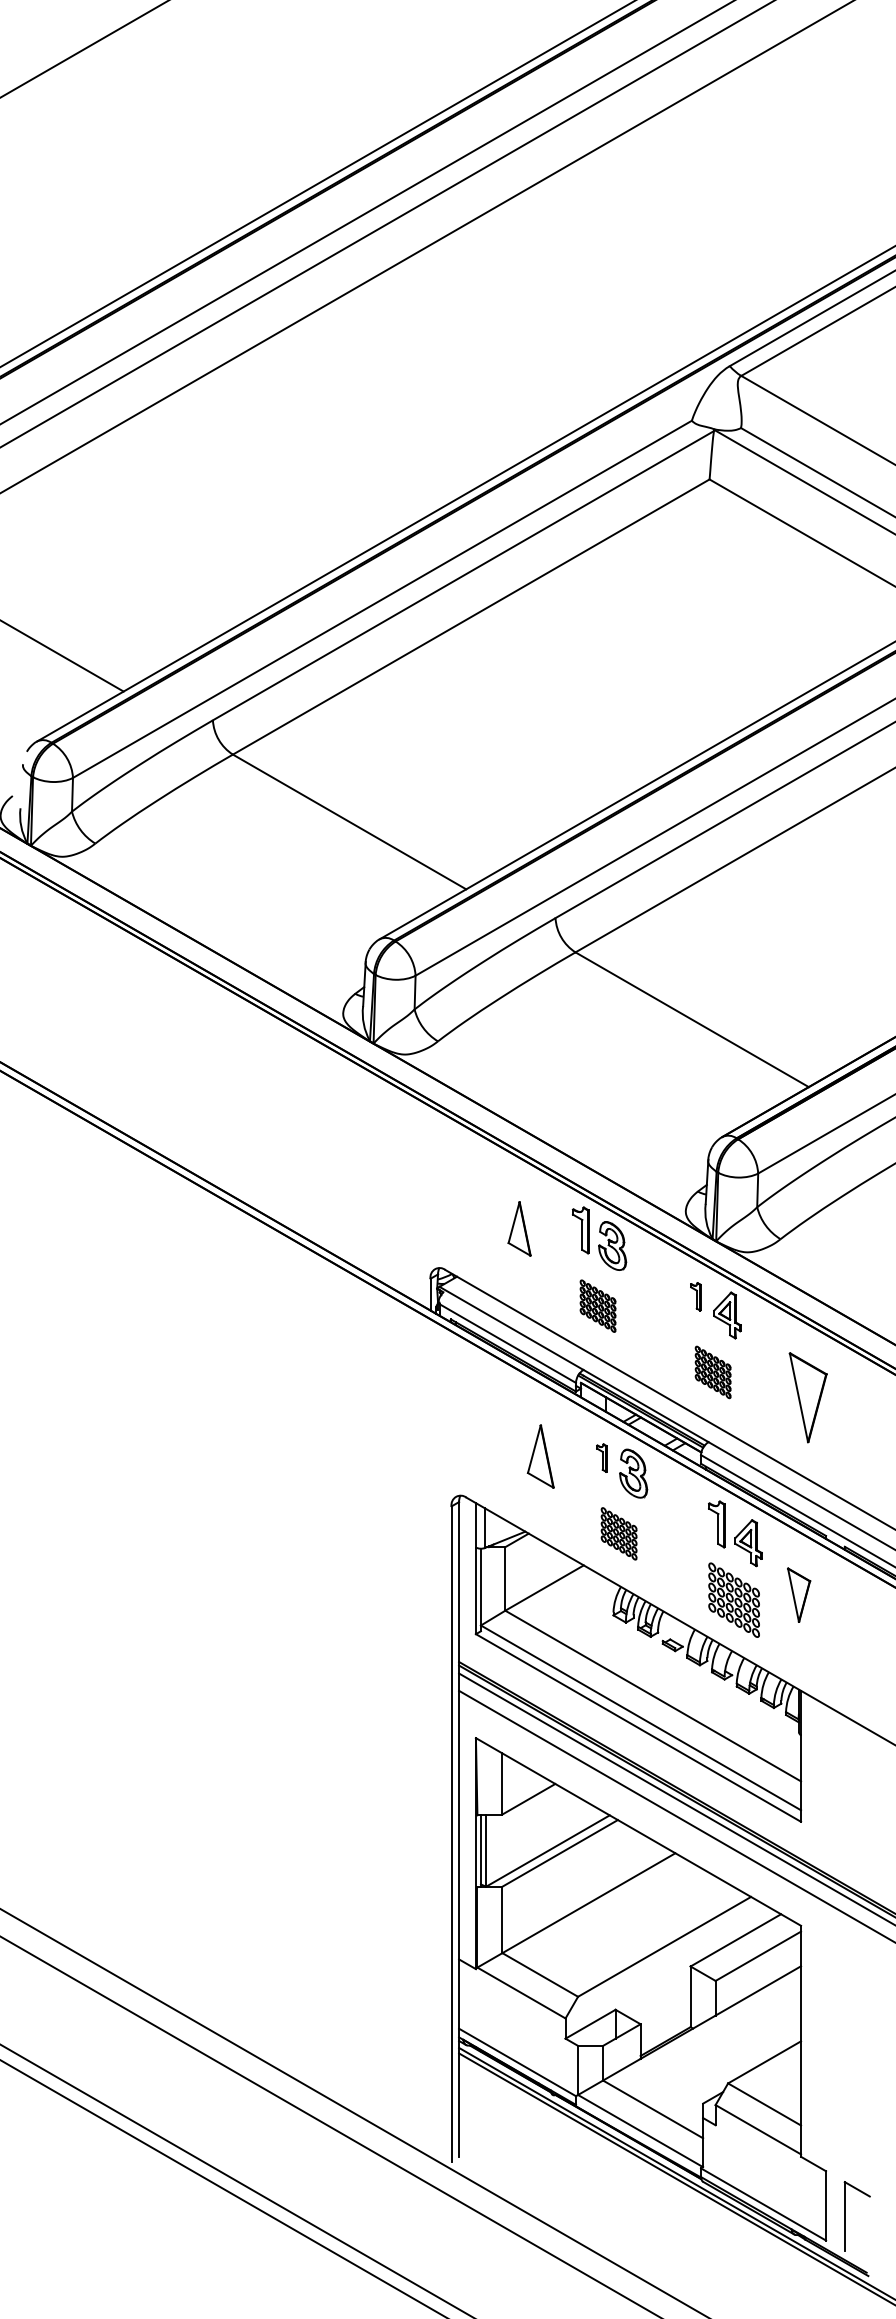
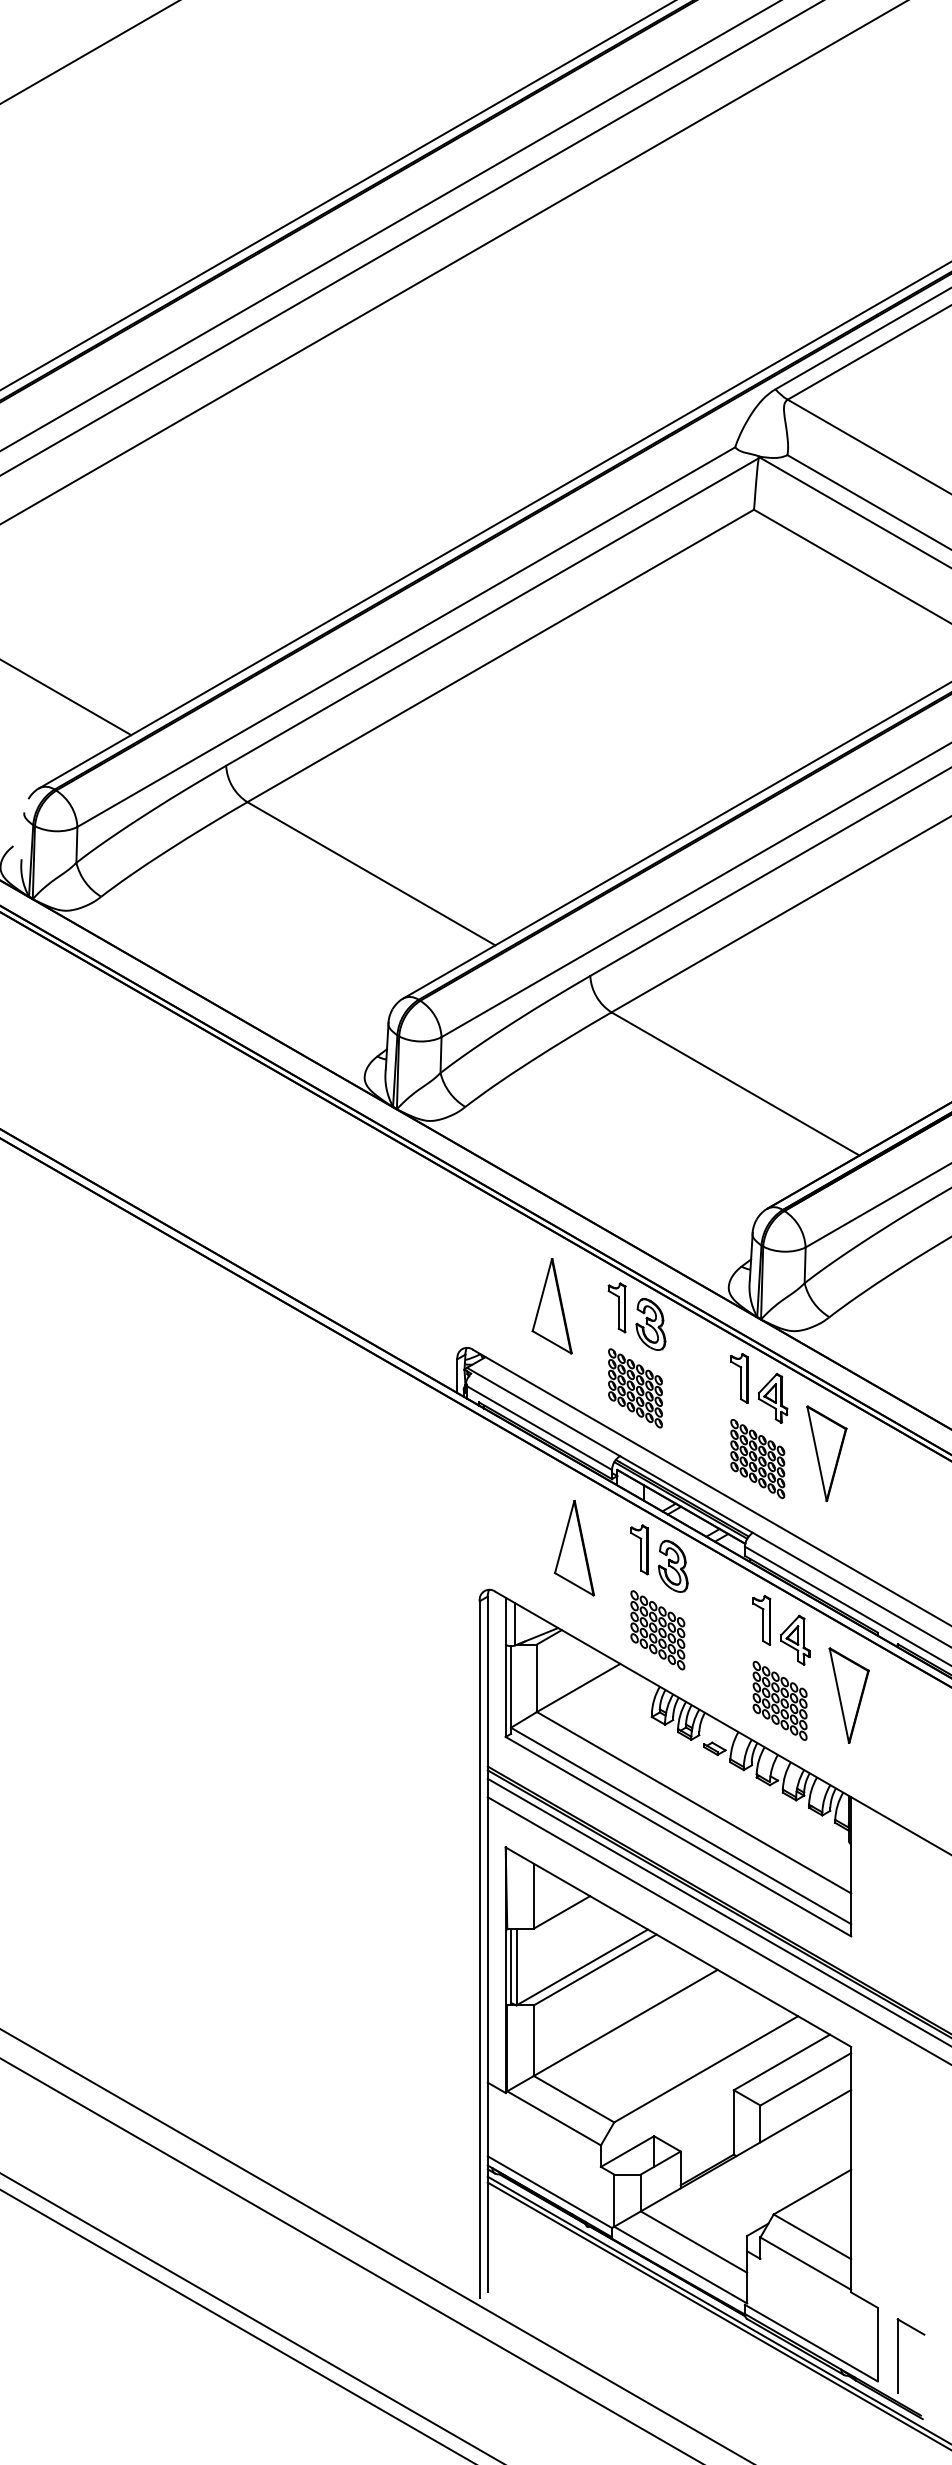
part: (519, 1229) -> (551, 1306), size x1.67
part: (695, 1296) -> (739, 1378), size x1.67
part: (598, 1306) -> (635, 1388), size x1.43
part: (712, 1372) -> (757, 1458), size x1.43
part: (807, 1397) -> (826, 1453), moved
part: (540, 1456) -> (574, 1548), size x1.43
part: (601, 1457) -> (639, 1549), size x1.67
part: (618, 1533) -> (657, 1630), size x1.43
part: (798, 1595) -> (848, 1695), size x1.67

